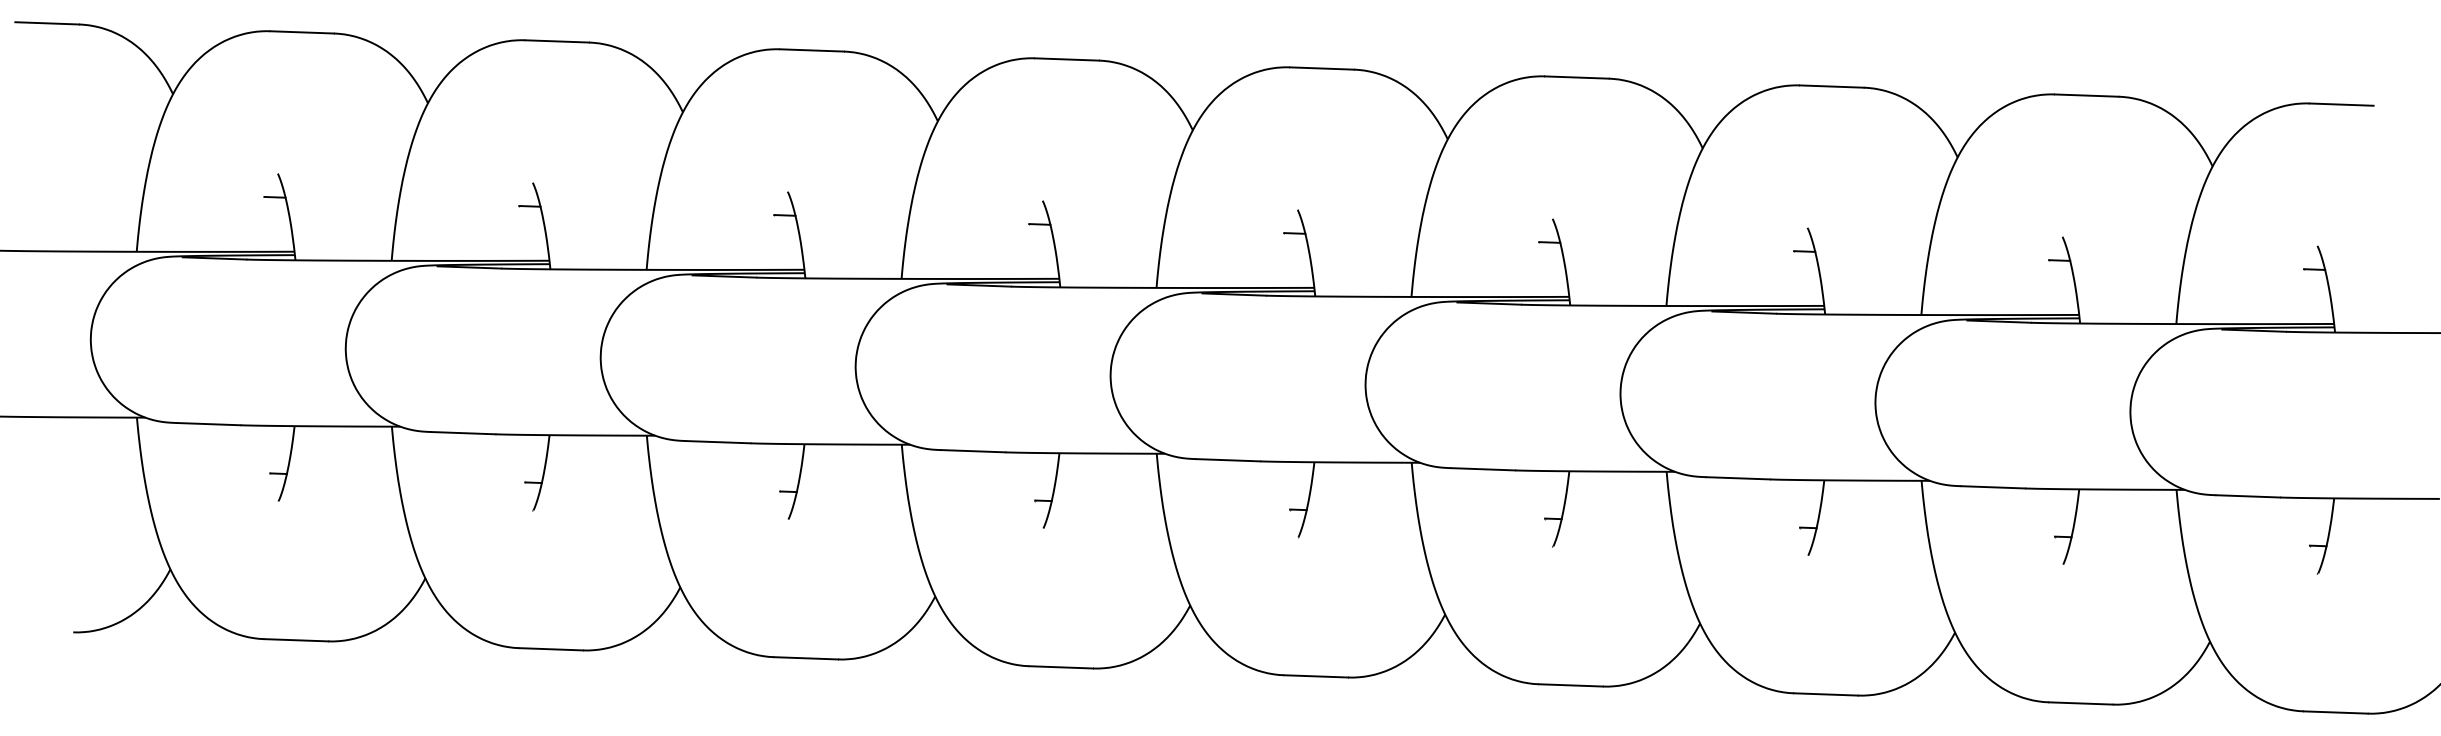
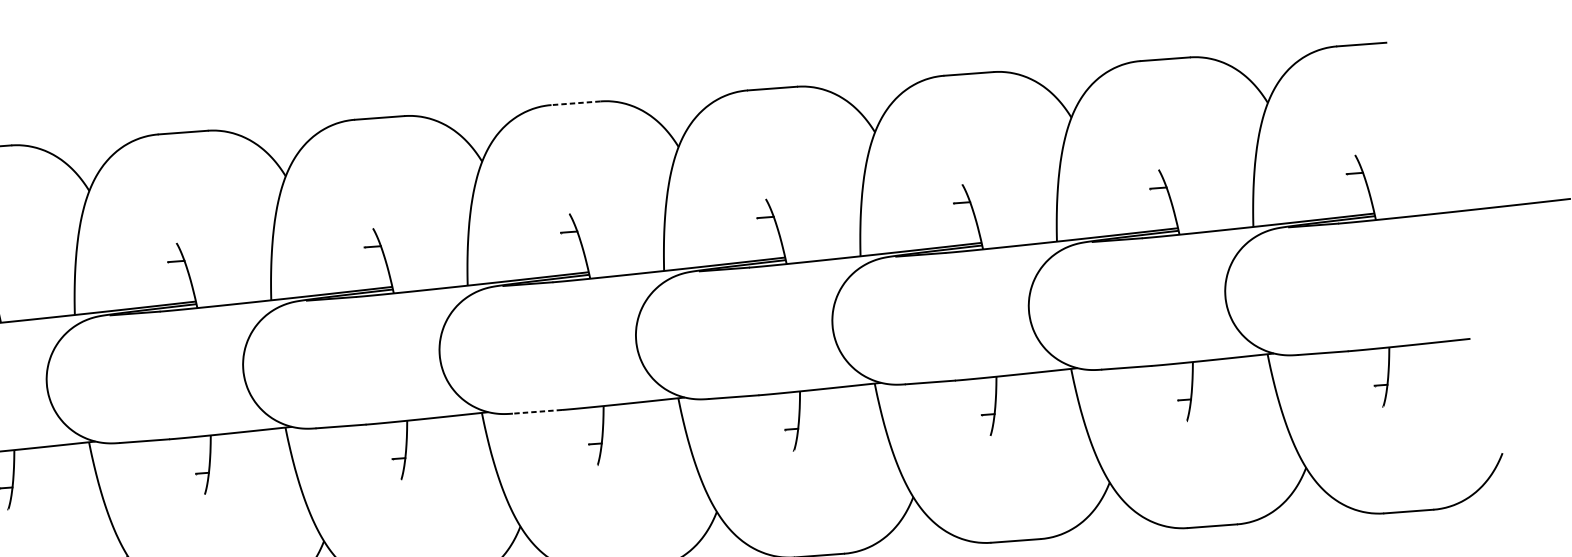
line: (1321, 68) -> (575, 103), solid -> dashed
line: (1228, 460) -> (537, 412), solid -> dashed

